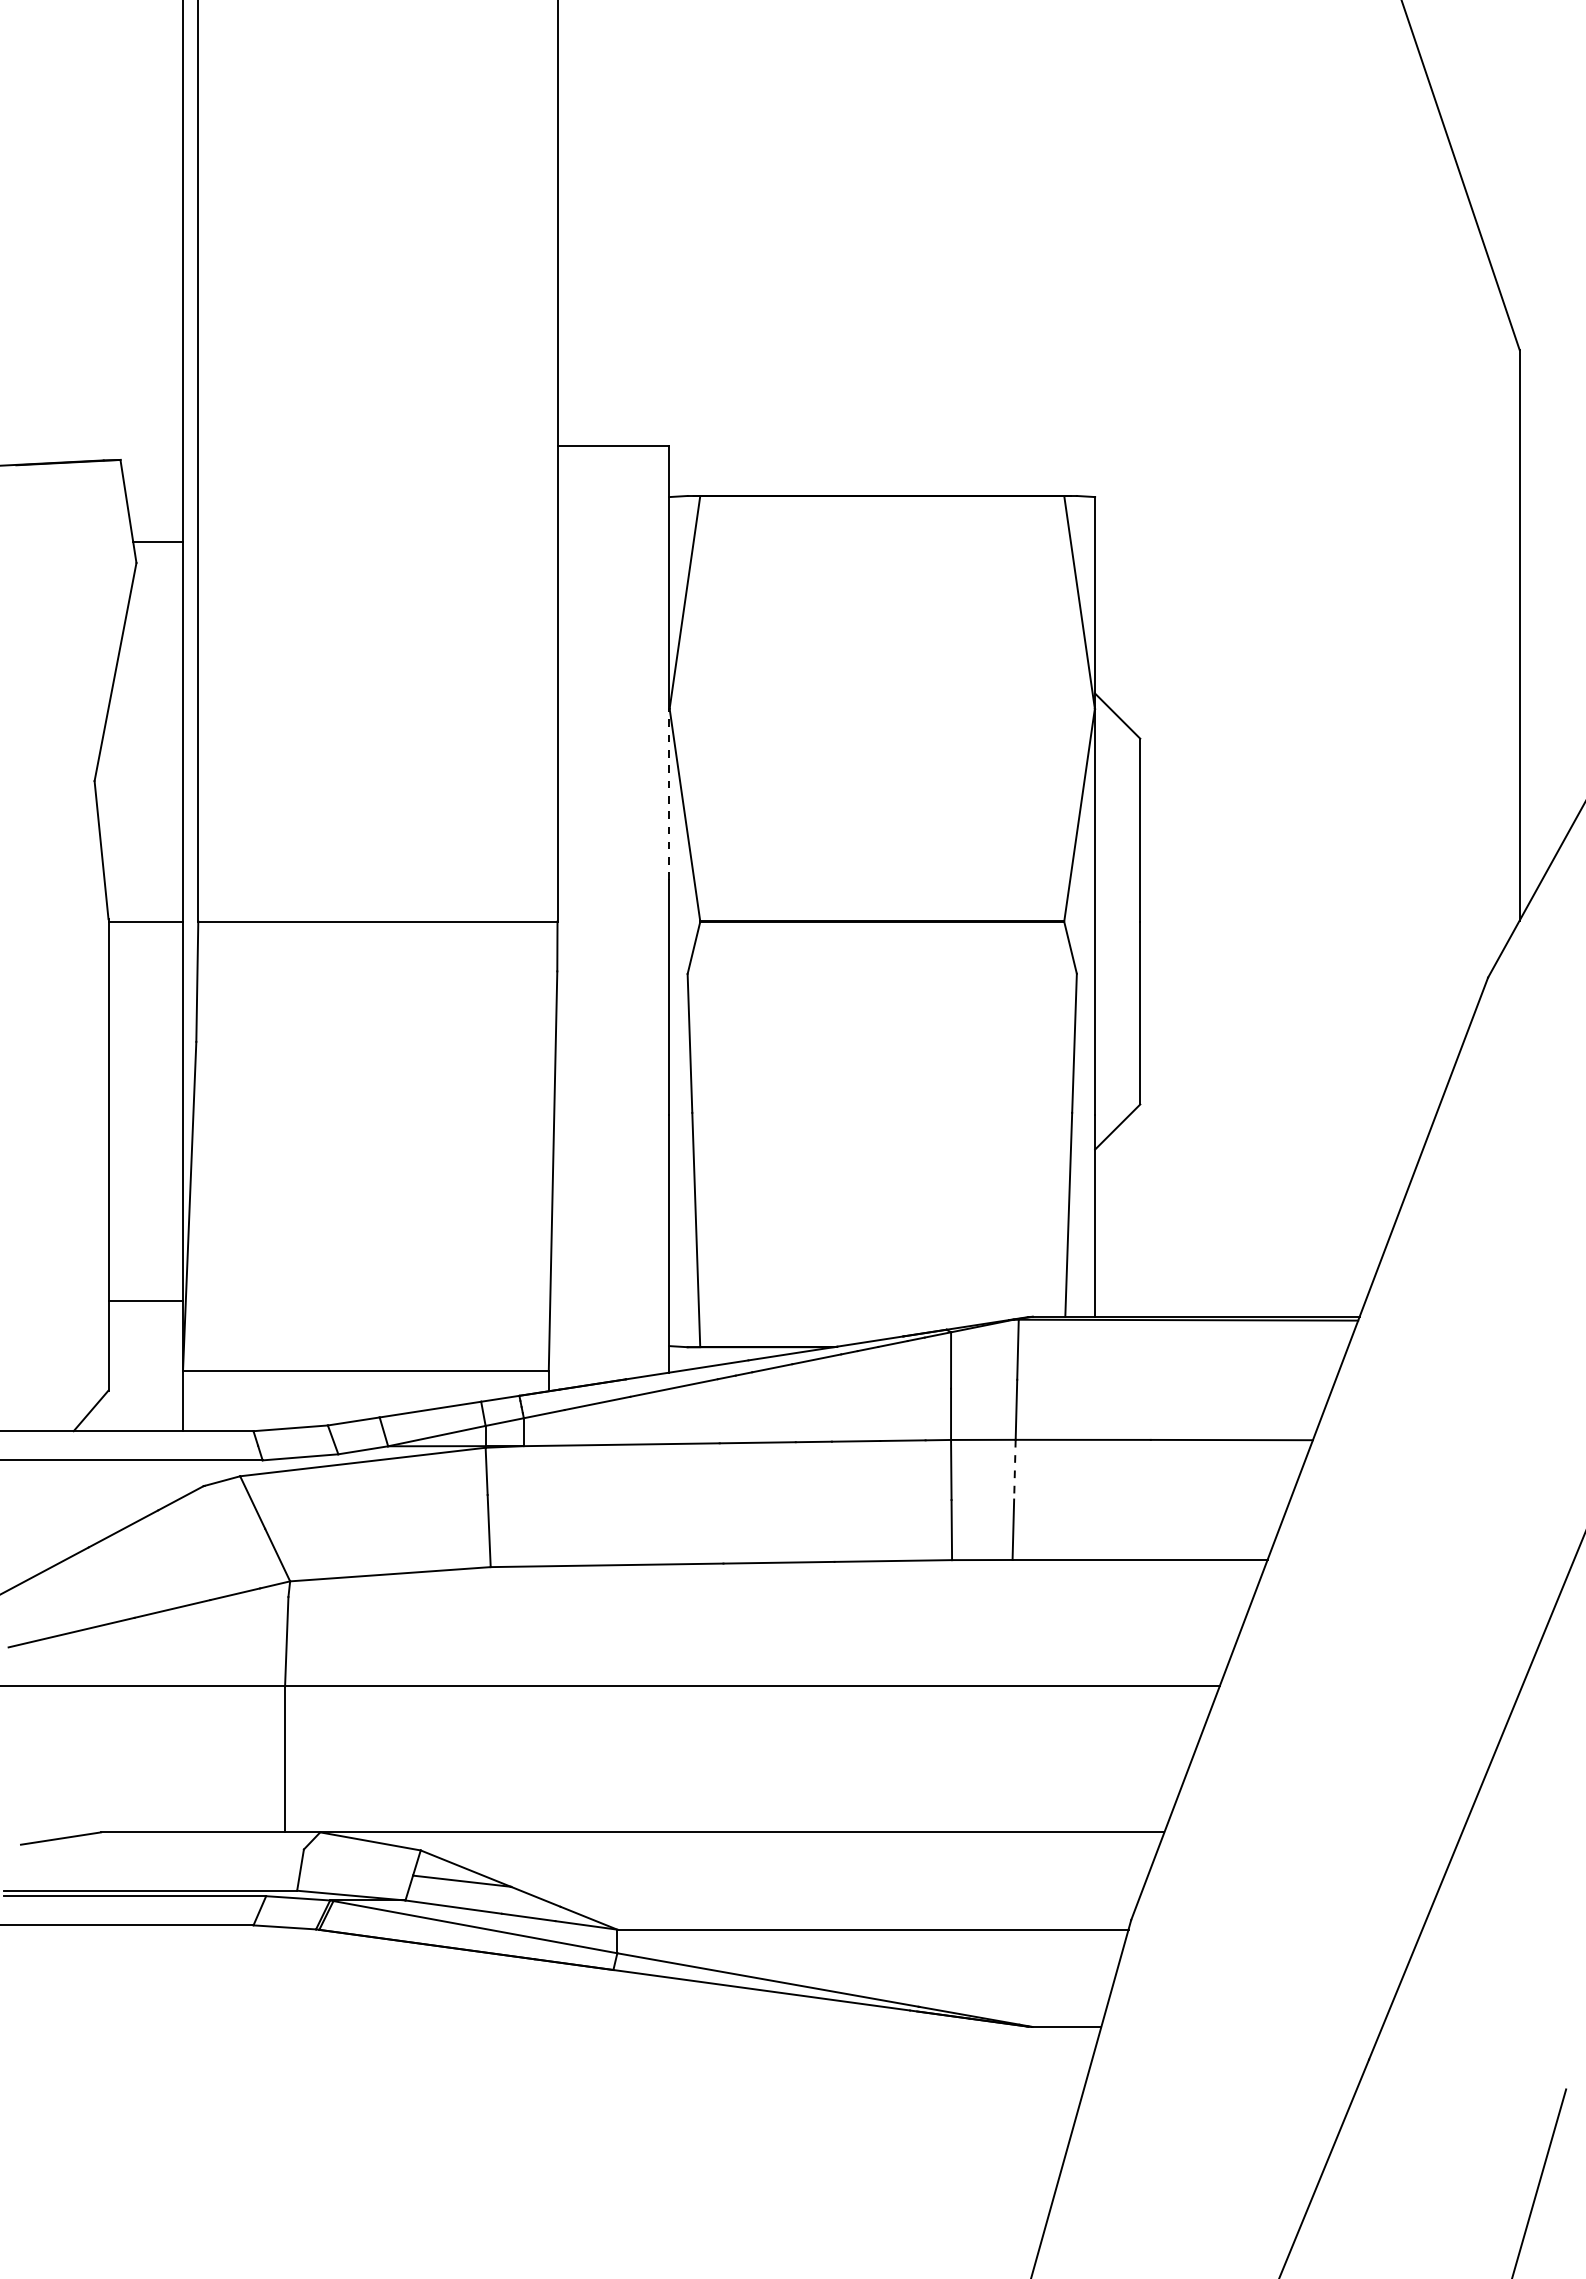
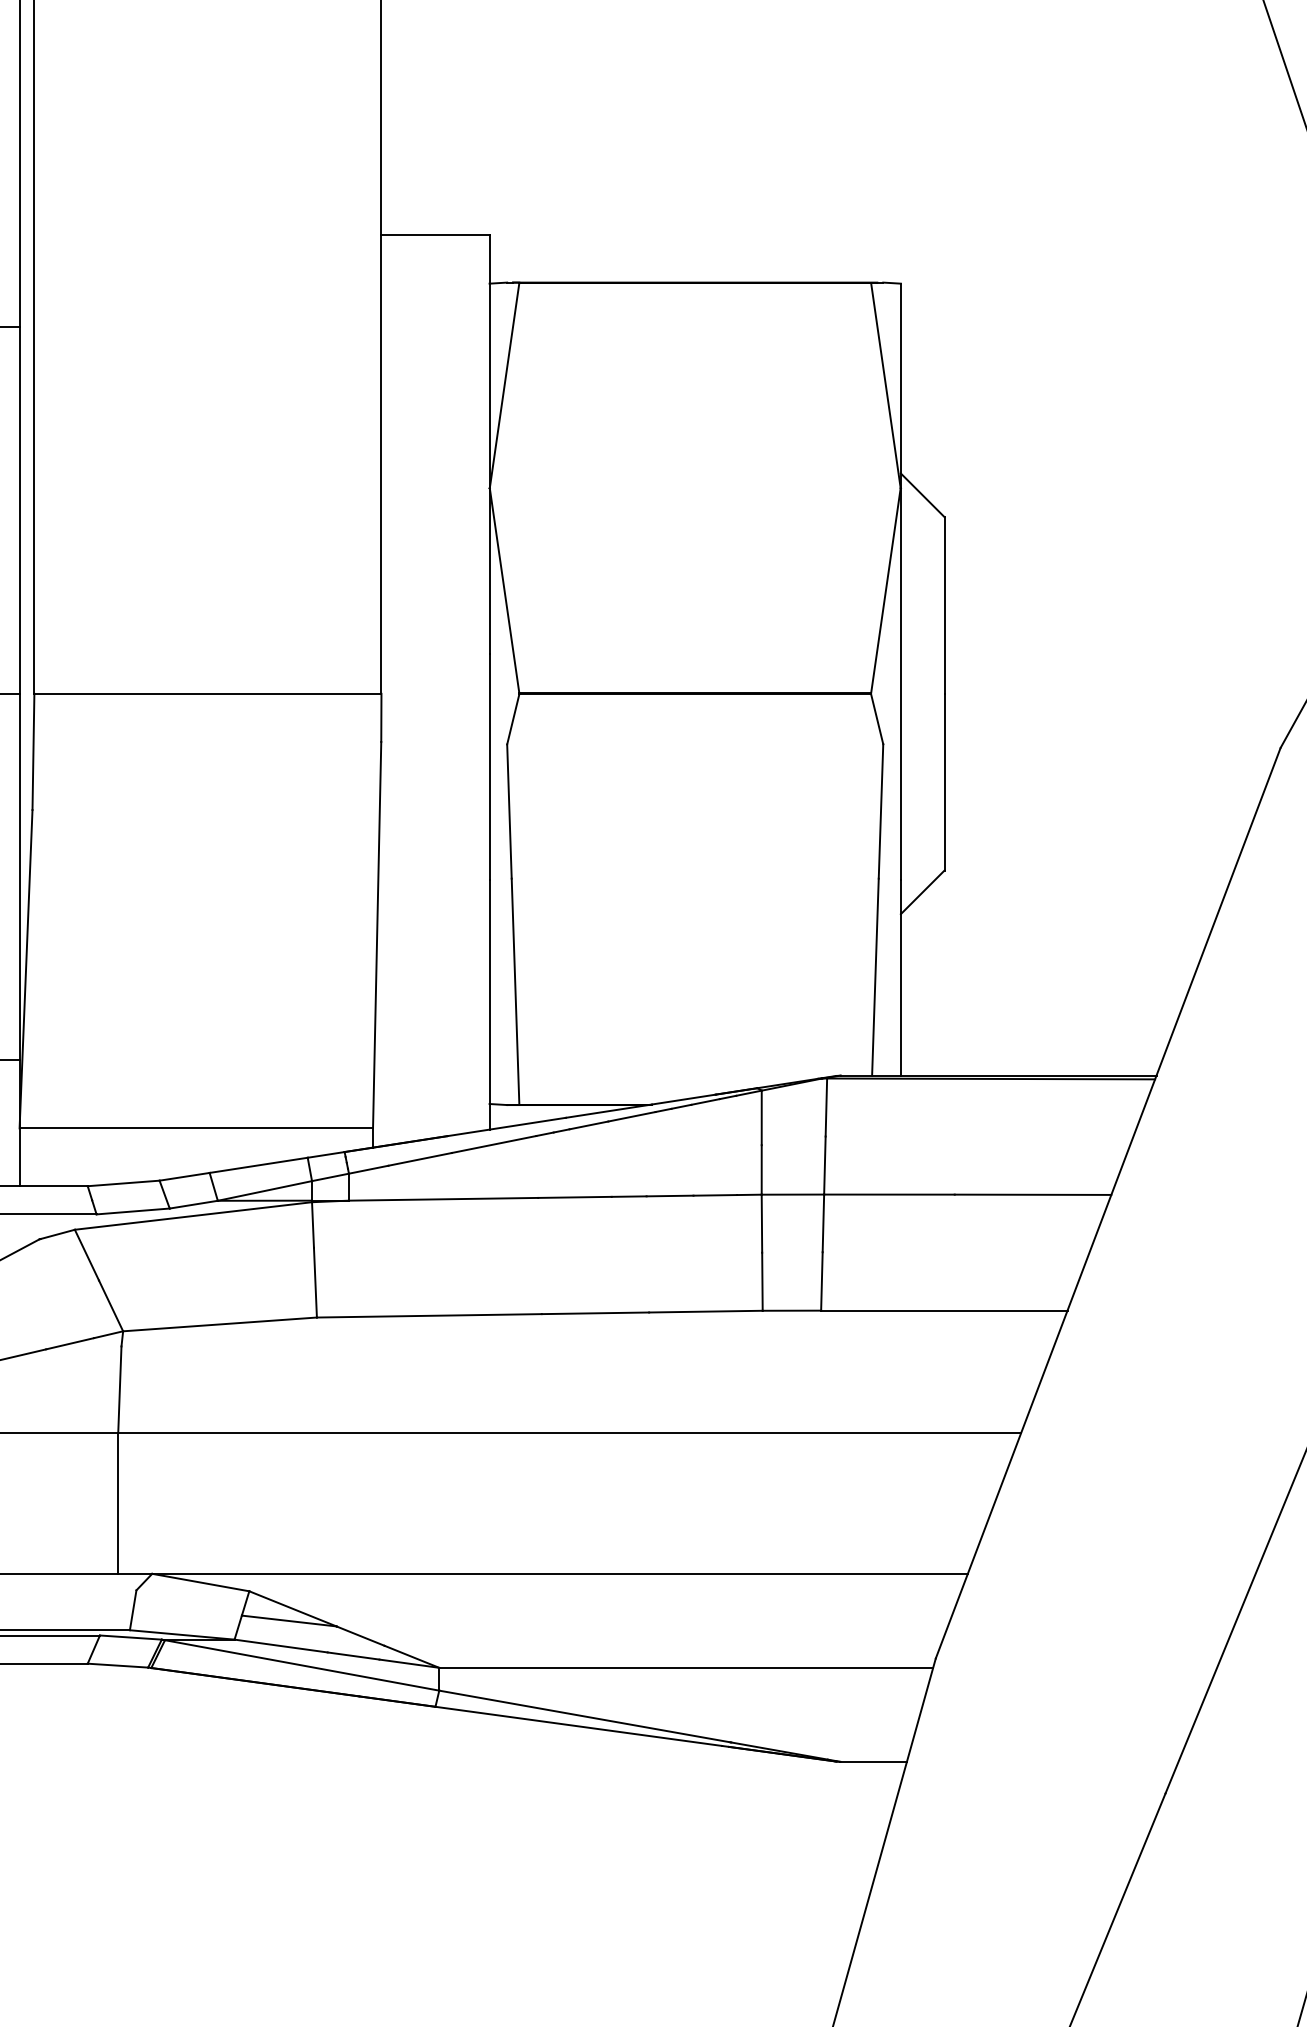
line: (669, 794) -> (489, 571), dashed -> solid
line: (1014, 1469) -> (823, 1223), dashed -> solid

